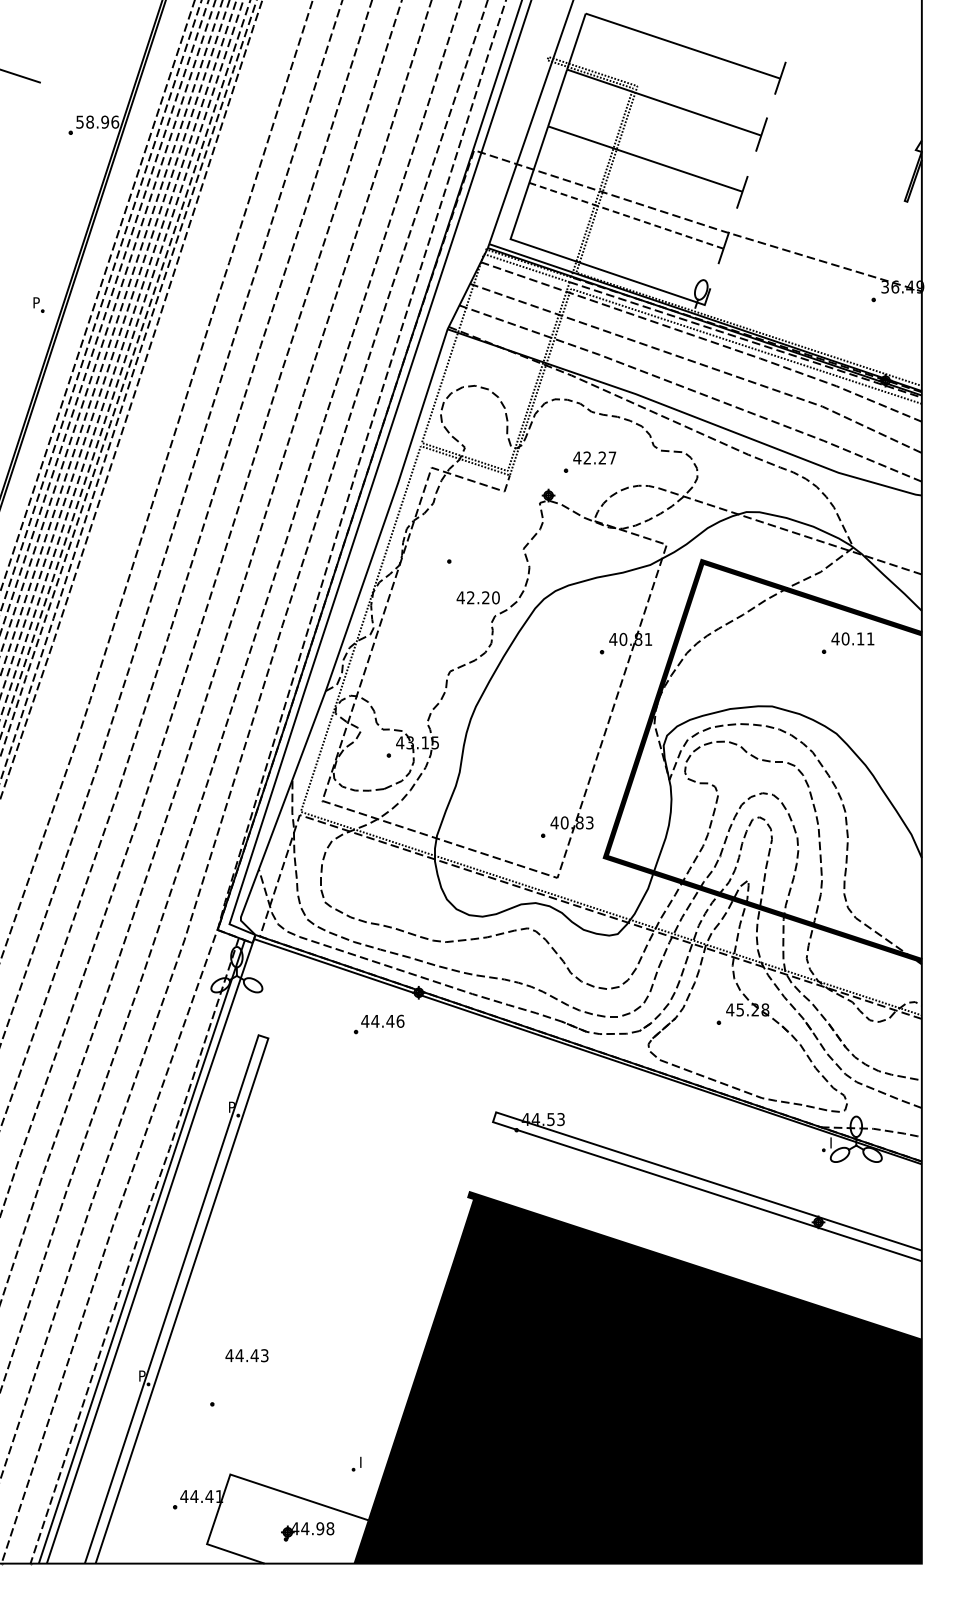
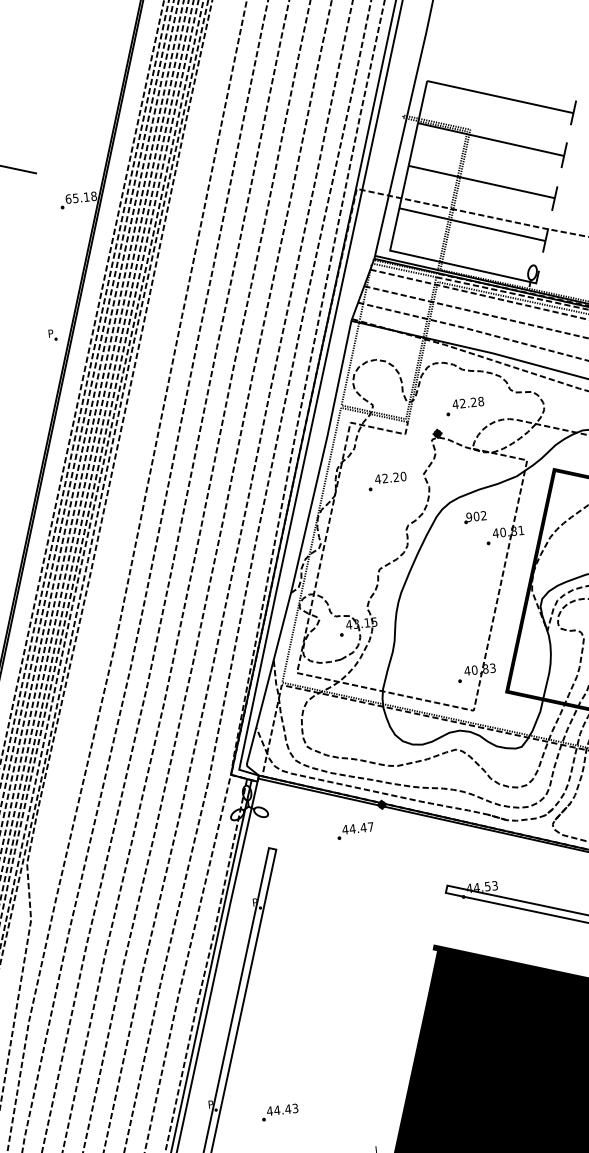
text: (97, 121) -> (81, 197), 58.96 -> 65.18
line: (626, 215) -> (472, 224), dashed -> solid
text: (612, 457) -> (481, 401), 42.27 -> 42.28
text: (477, 597) -> (390, 477), moved
part: (587, 614) -> (475, 517), added
text: (400, 1020) -> (370, 826), 44.46 -> 44.47
text: (246, 1355) -> (282, 1109), moved

